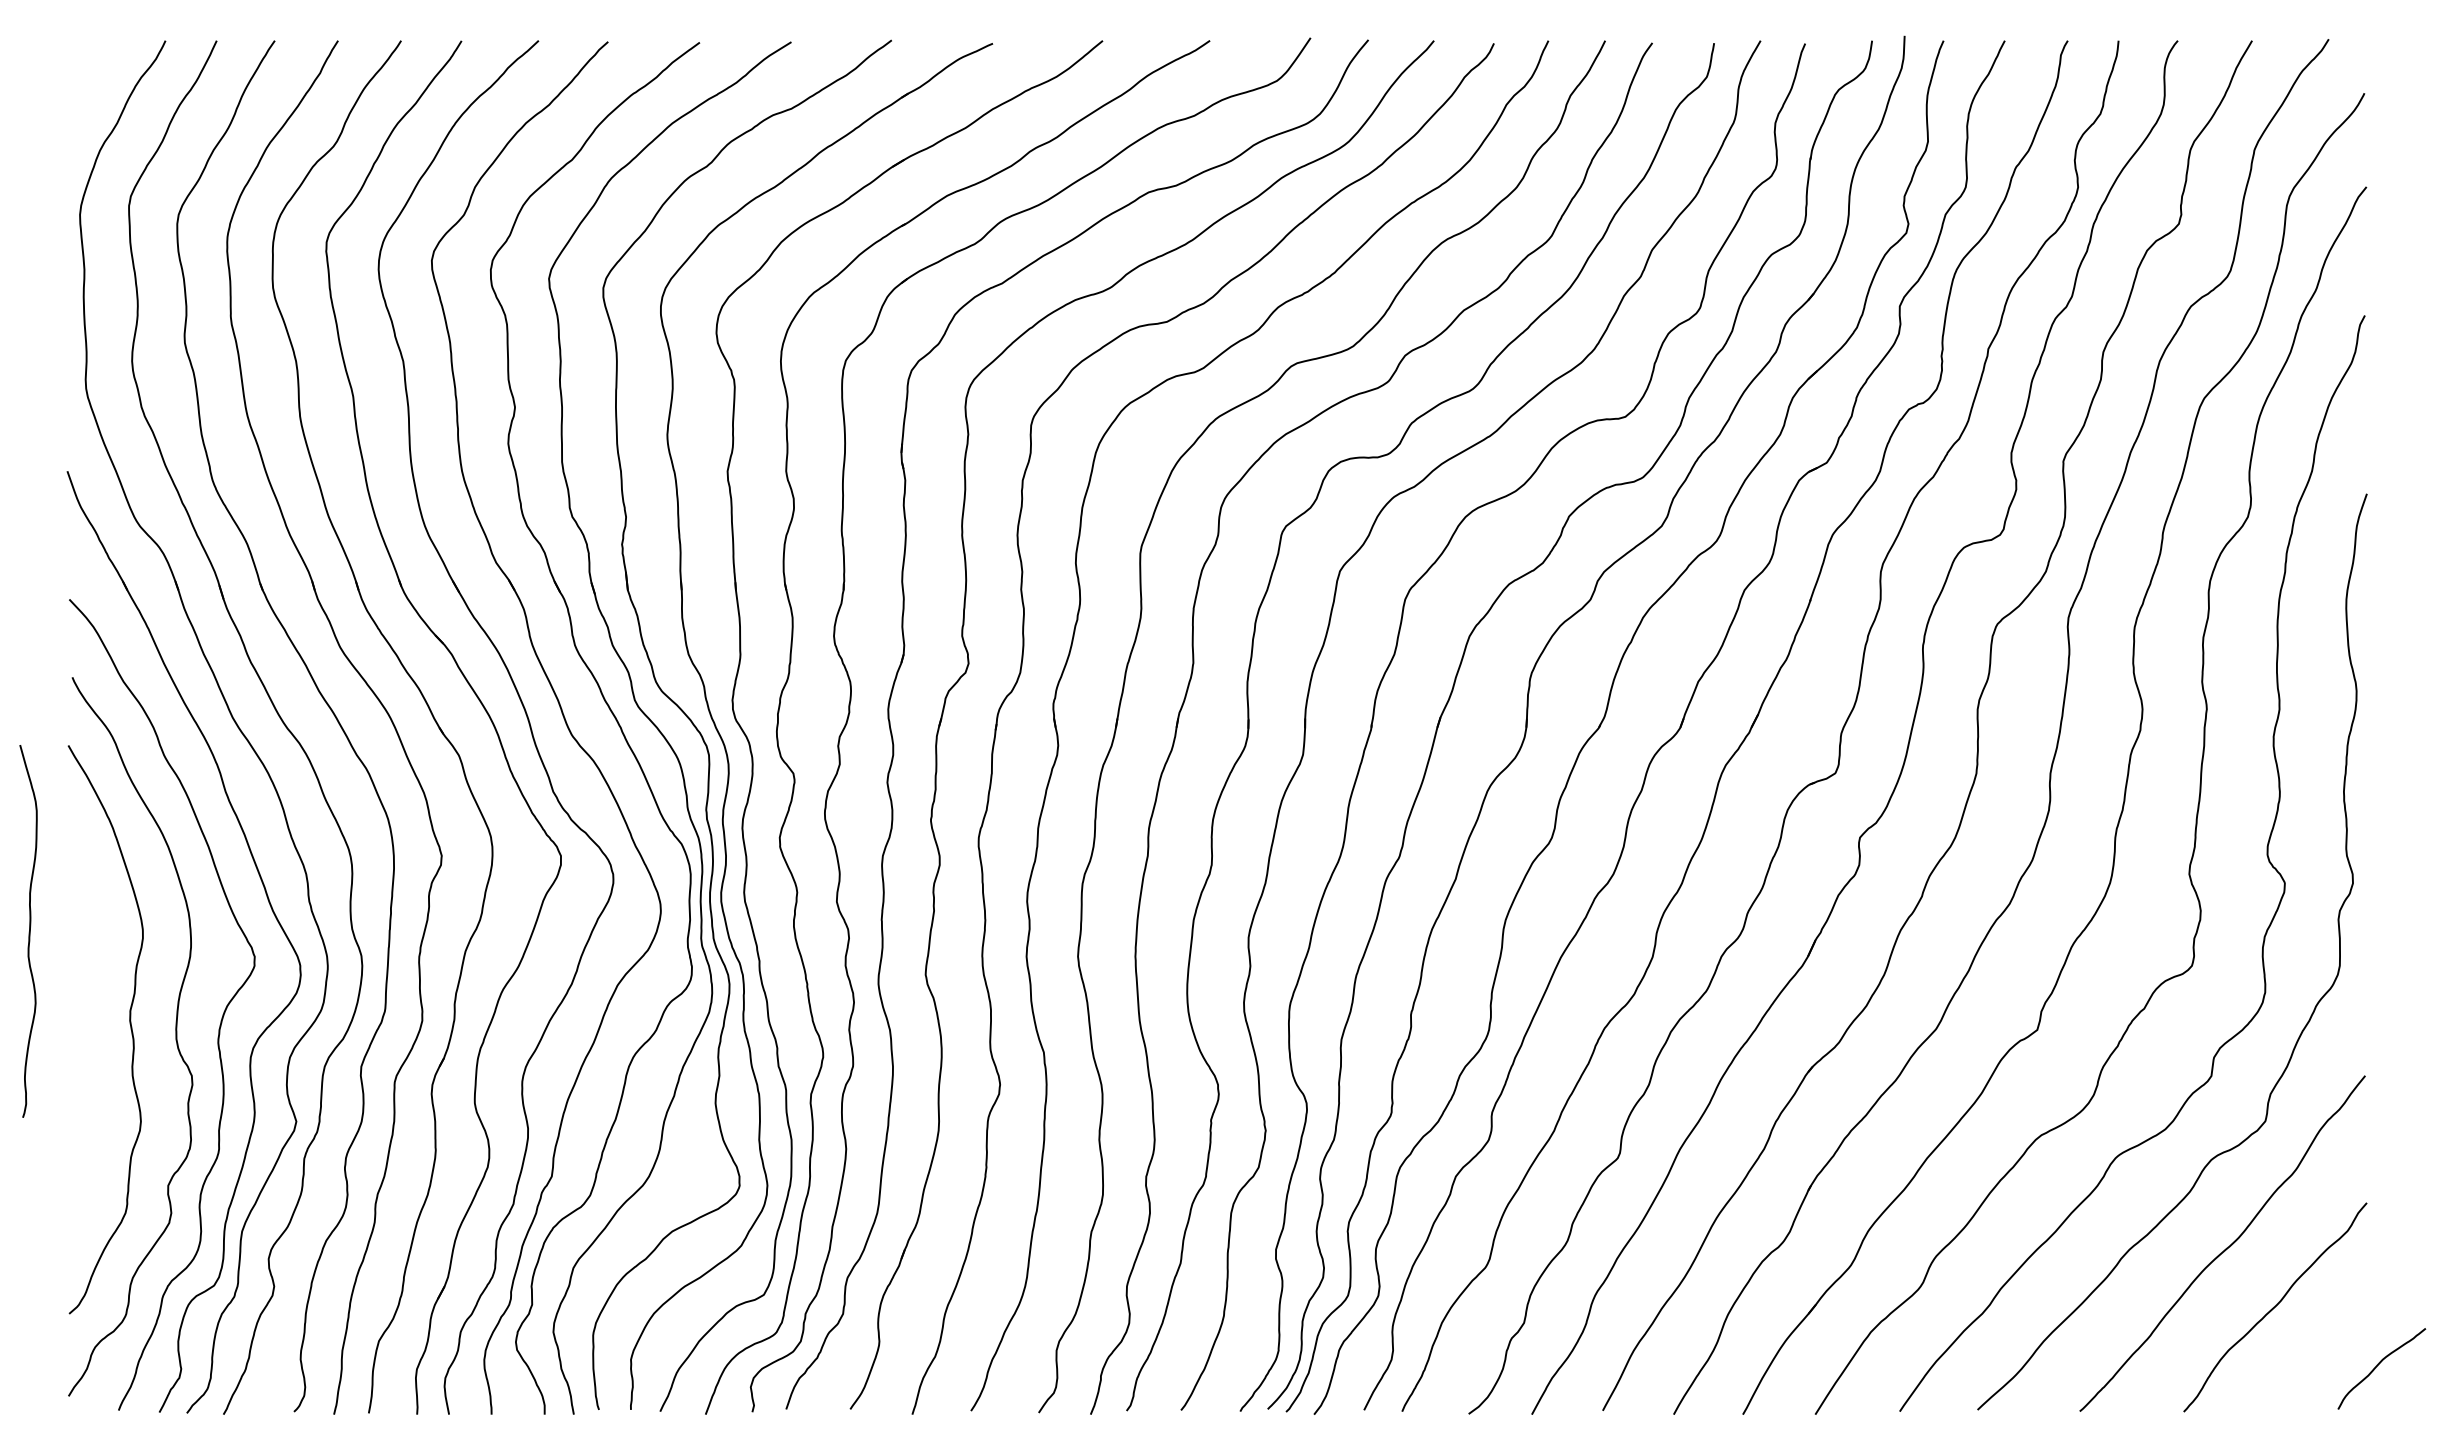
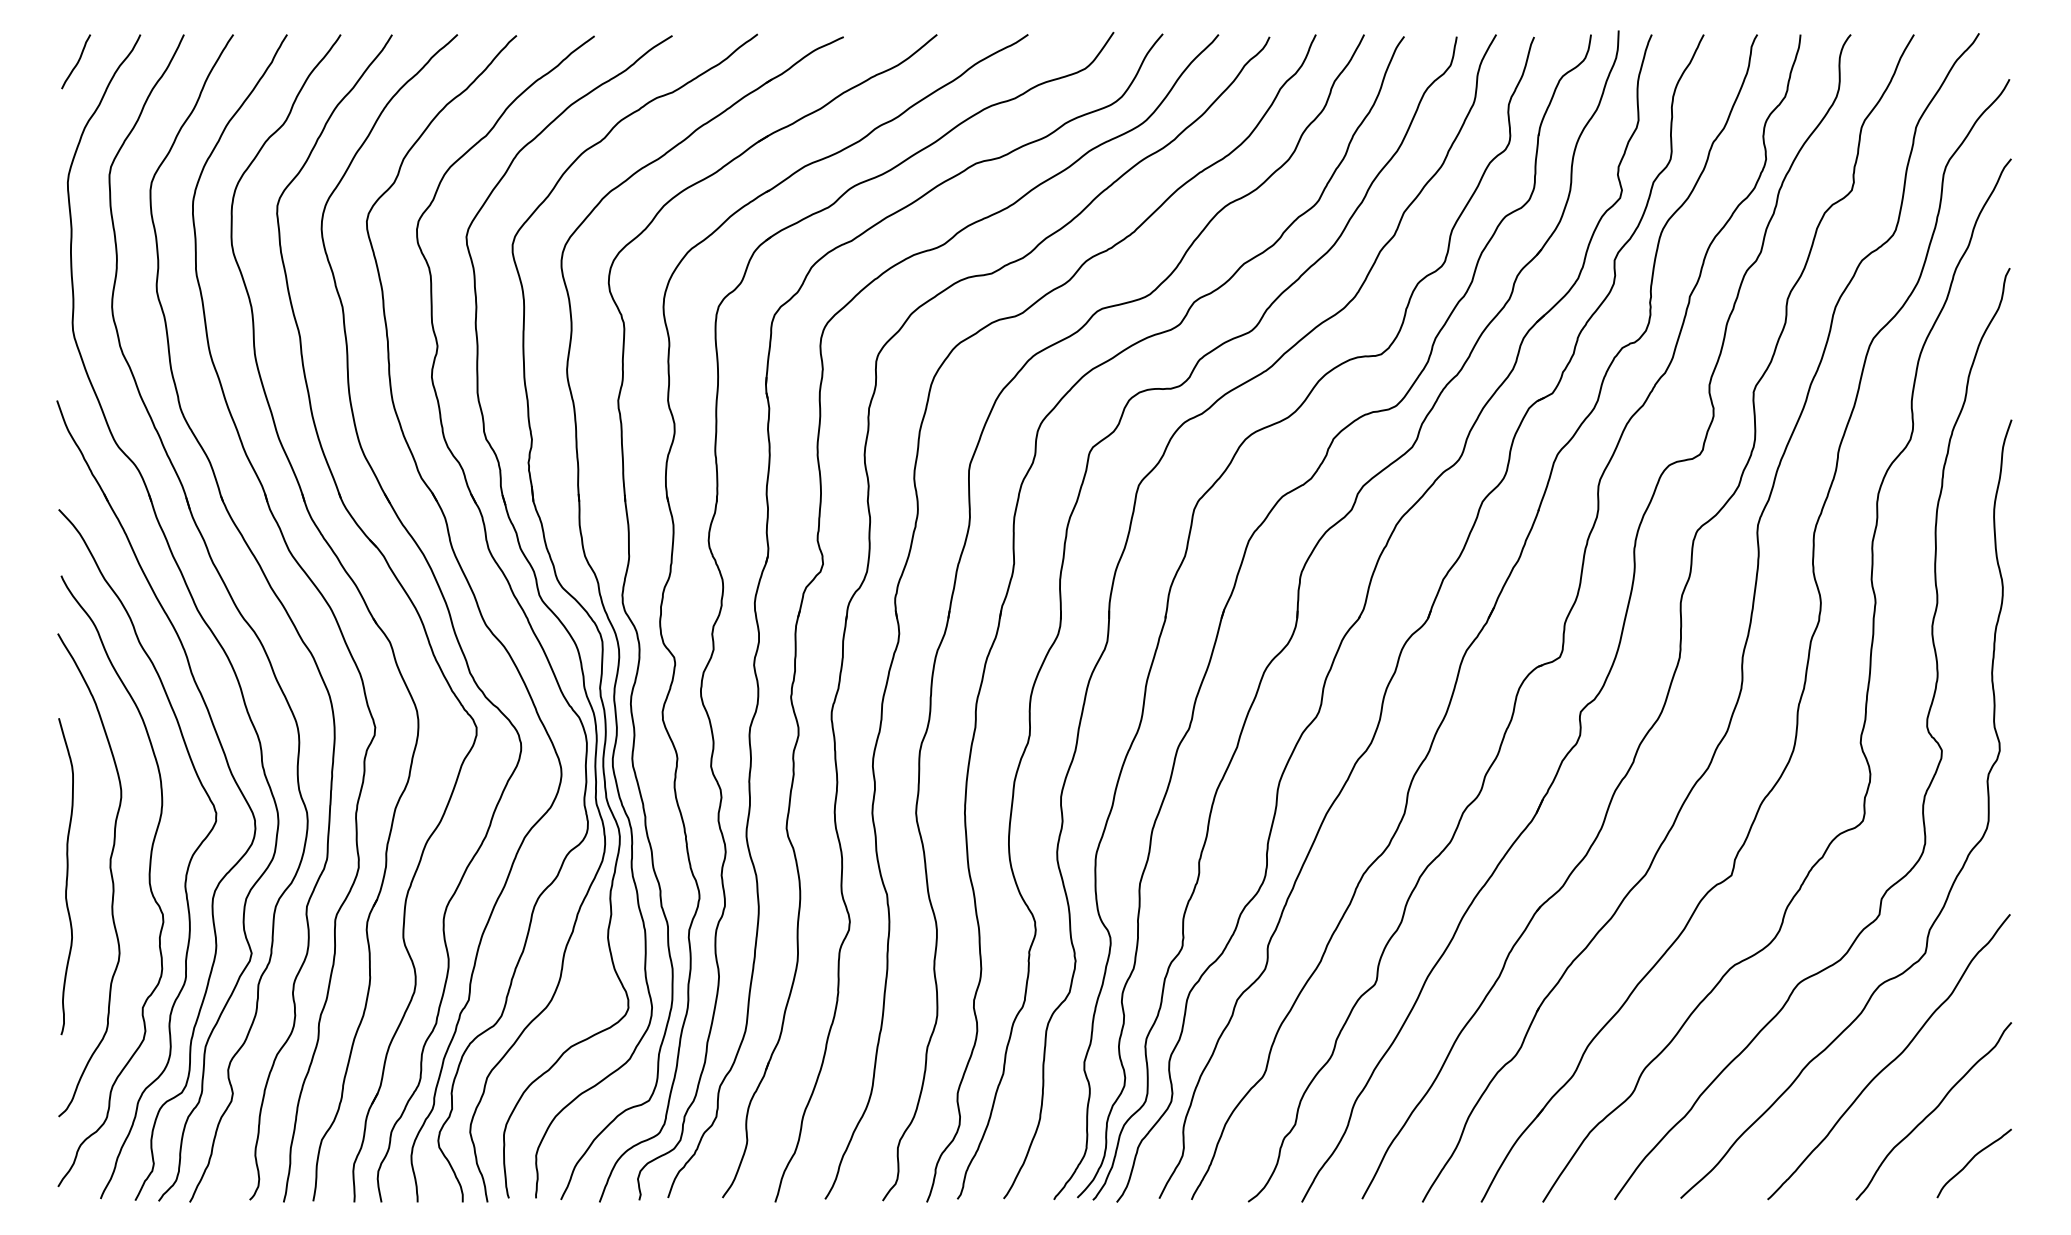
curve: (91, 72) -> (77, 61), added
curve: (29, 931) -> (66, 876), moved
curve: (2378, 1366) -> (1971, 1161), moved

